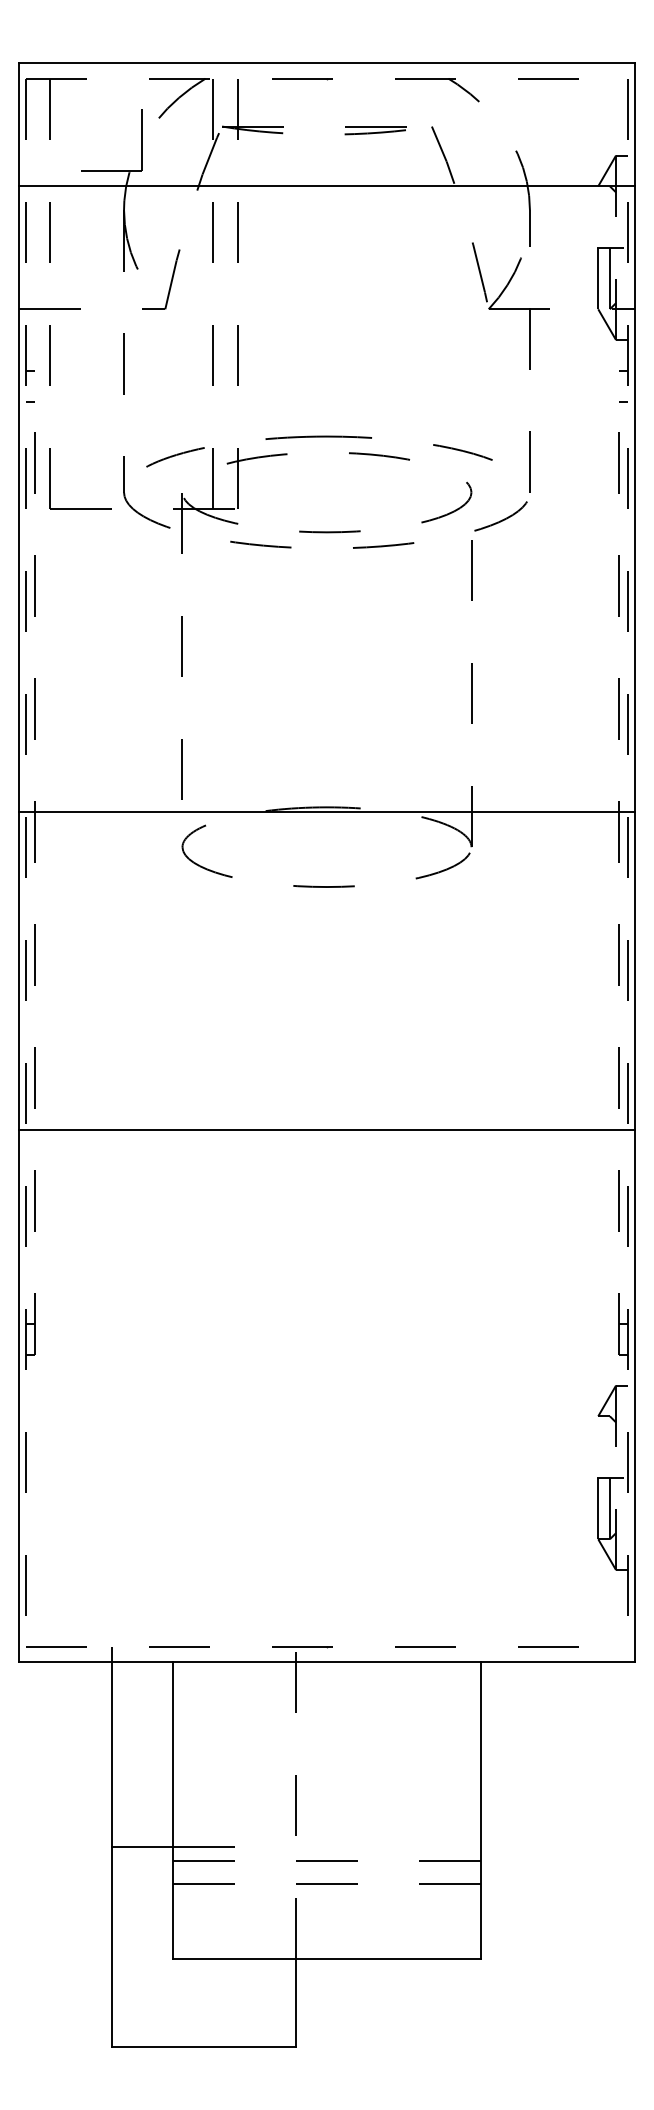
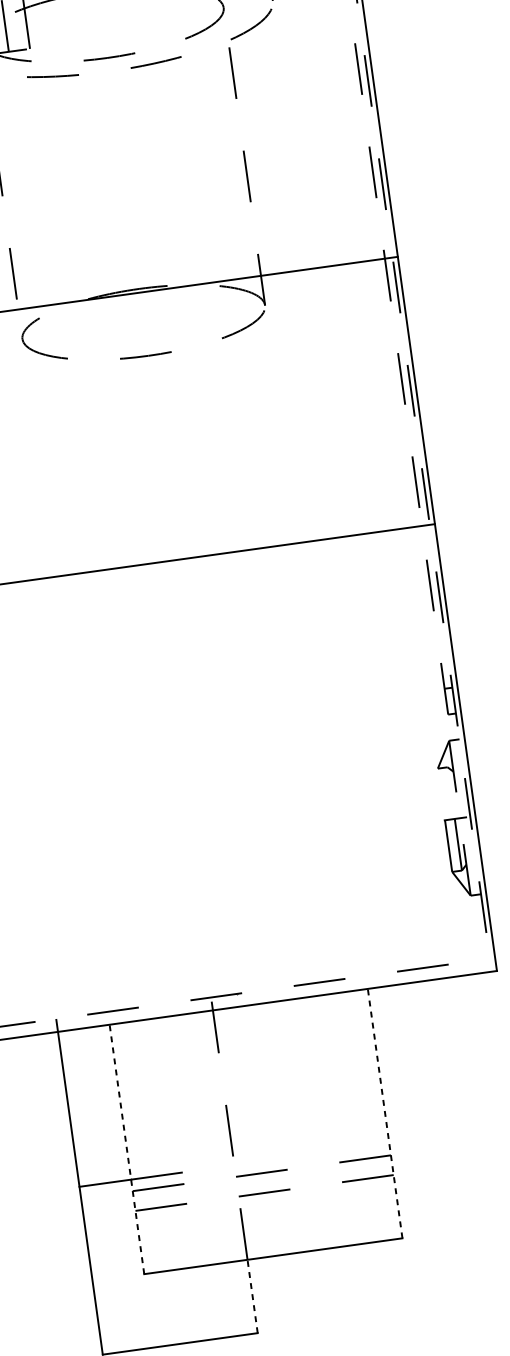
line: (173, 1810) -> (127, 1149), solid -> dashed
line: (480, 1810) -> (384, 1113), solid -> dashed
line: (296, 2003) -> (252, 1296), solid -> dashed

